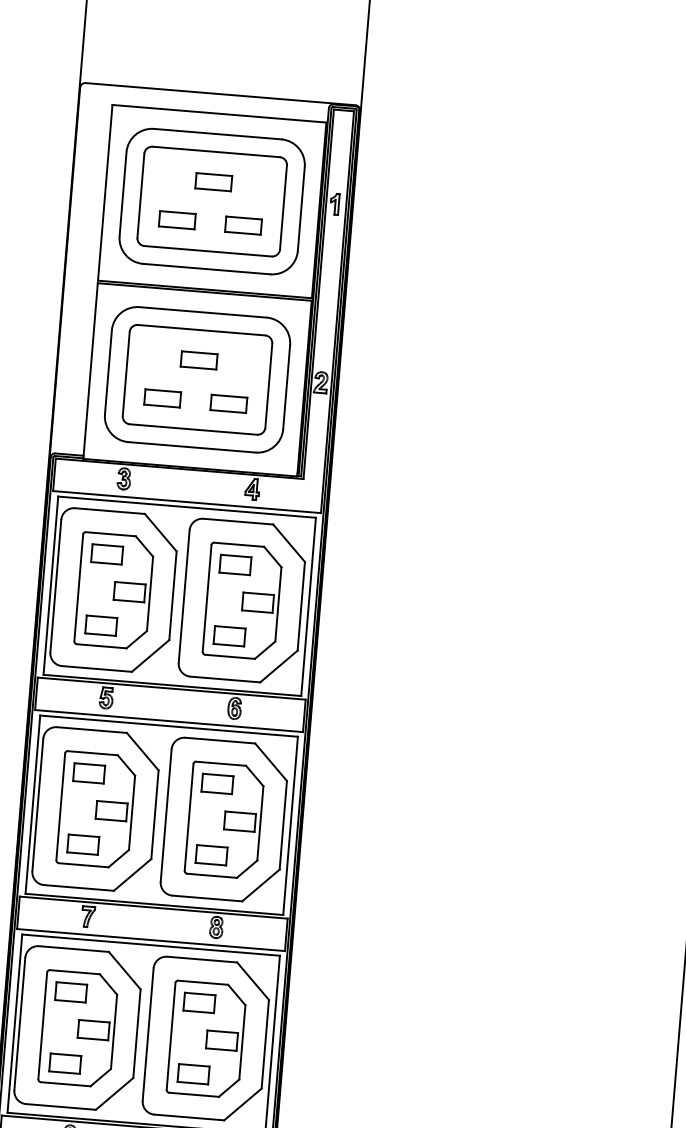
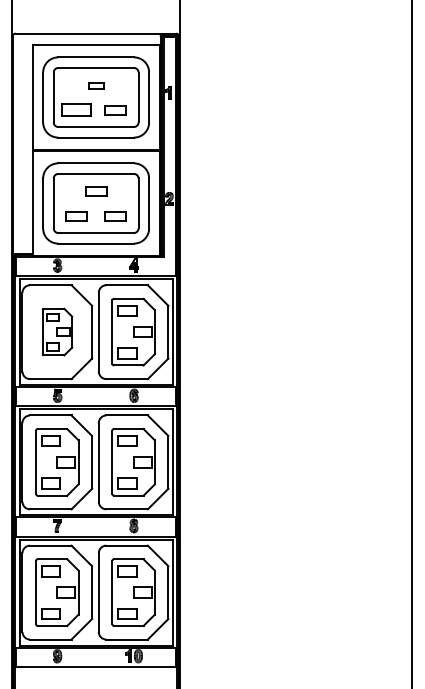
part: (214, 181) -> (96, 85), size x0.7
part: (177, 220) -> (76, 110), size x1.4
part: (114, 589) -> (57, 331), size x0.7

